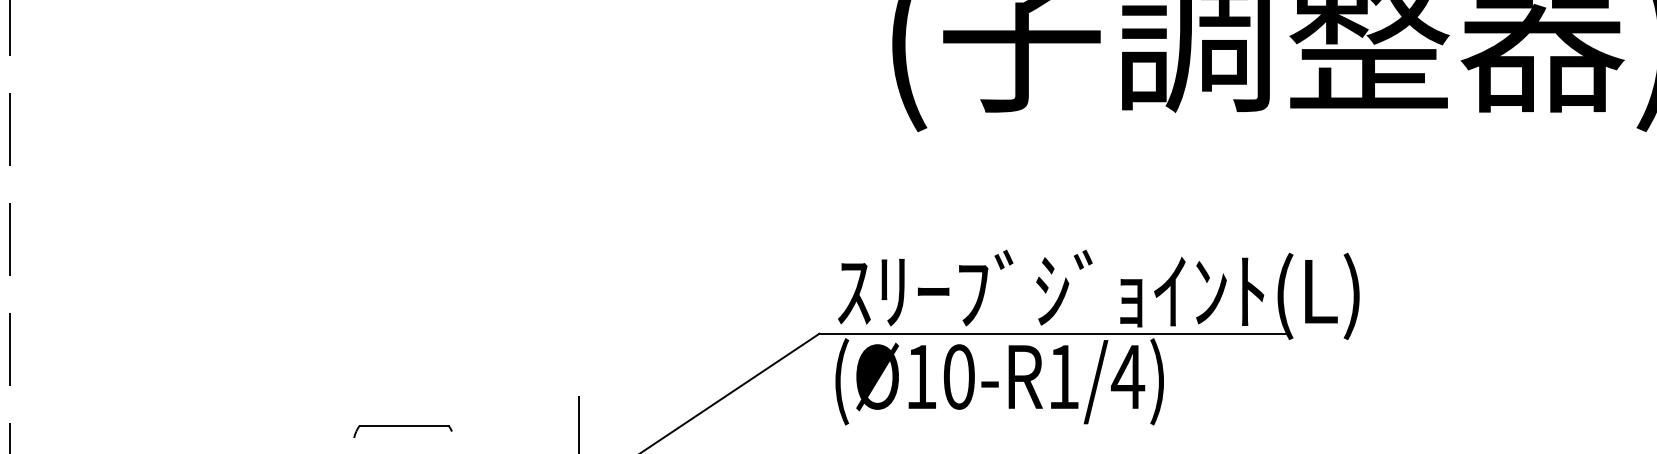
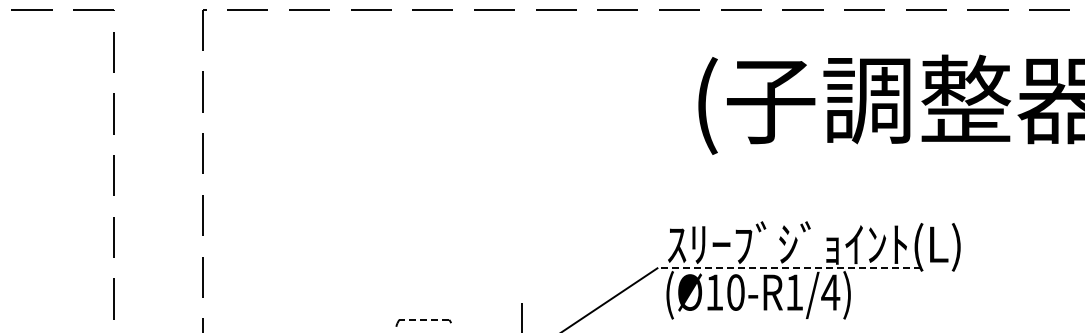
line: (1054, 334) -> (789, 268), solid -> dashed
line: (404, 424) -> (424, 319), solid -> dashed

